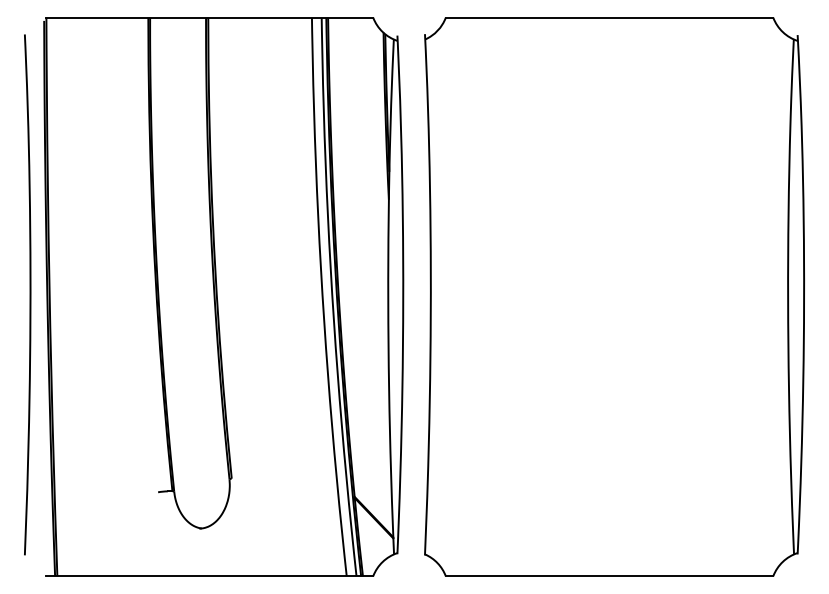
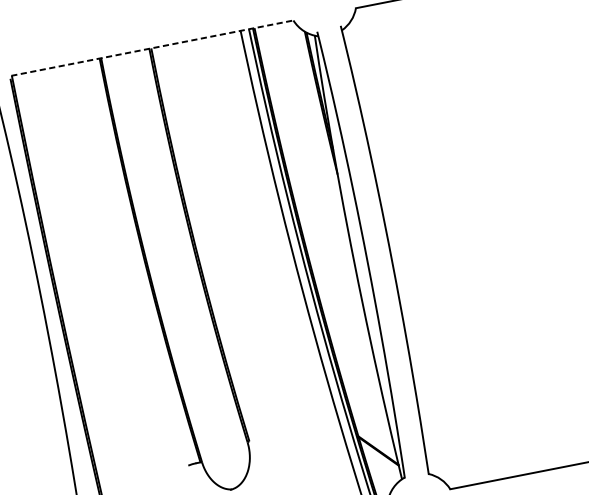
line: (209, 17) -> (152, 47), solid -> dashed

